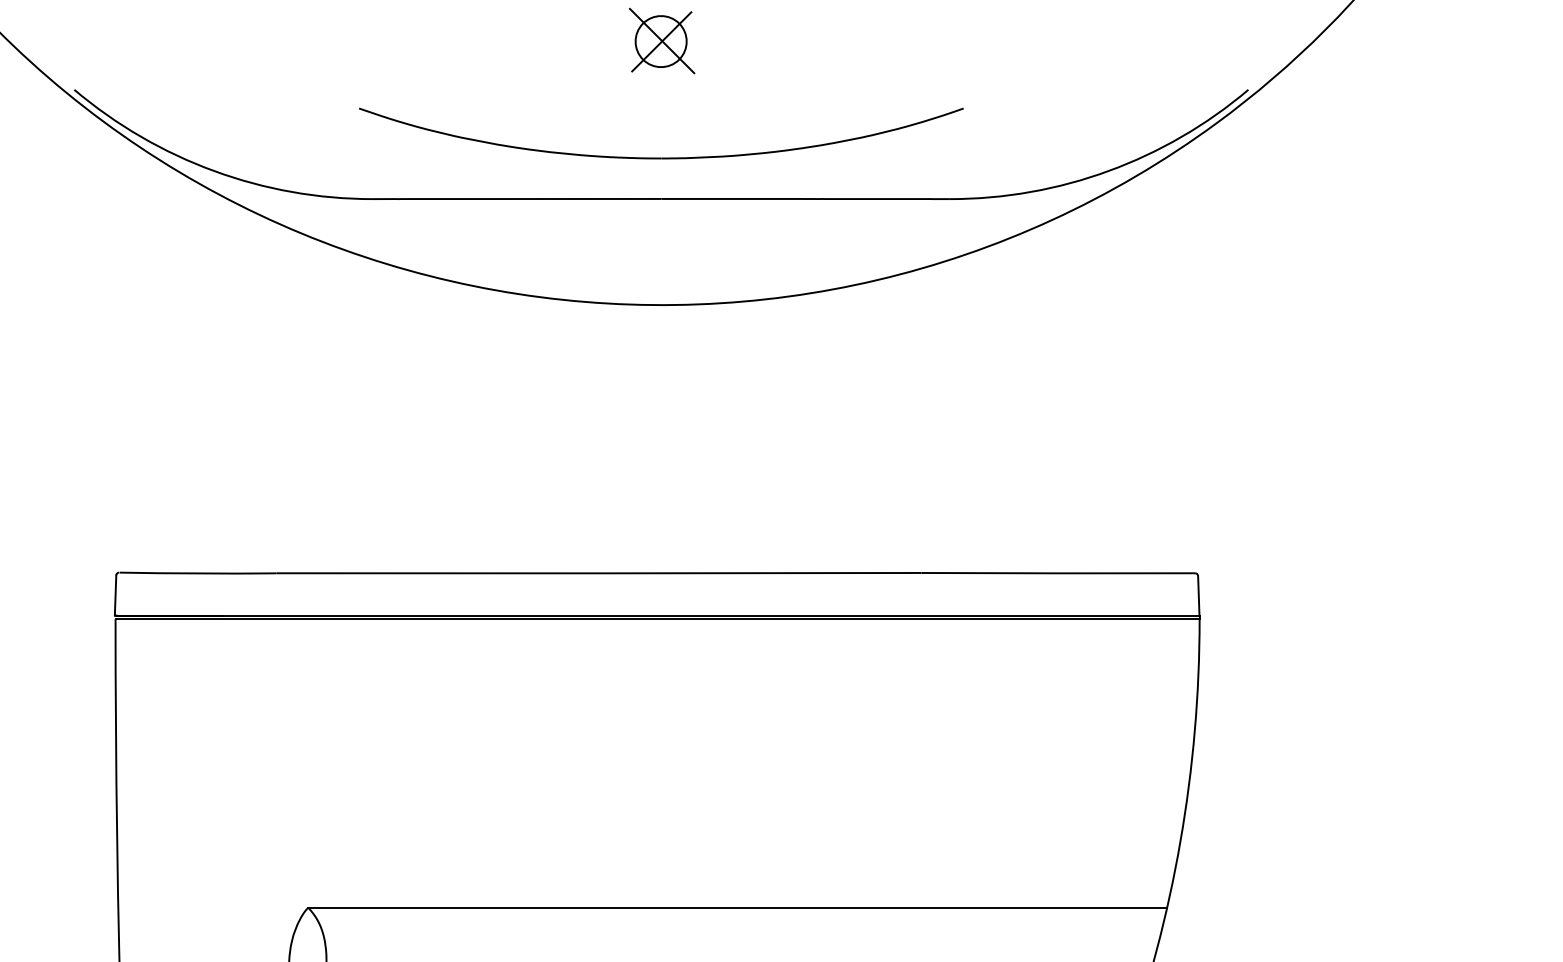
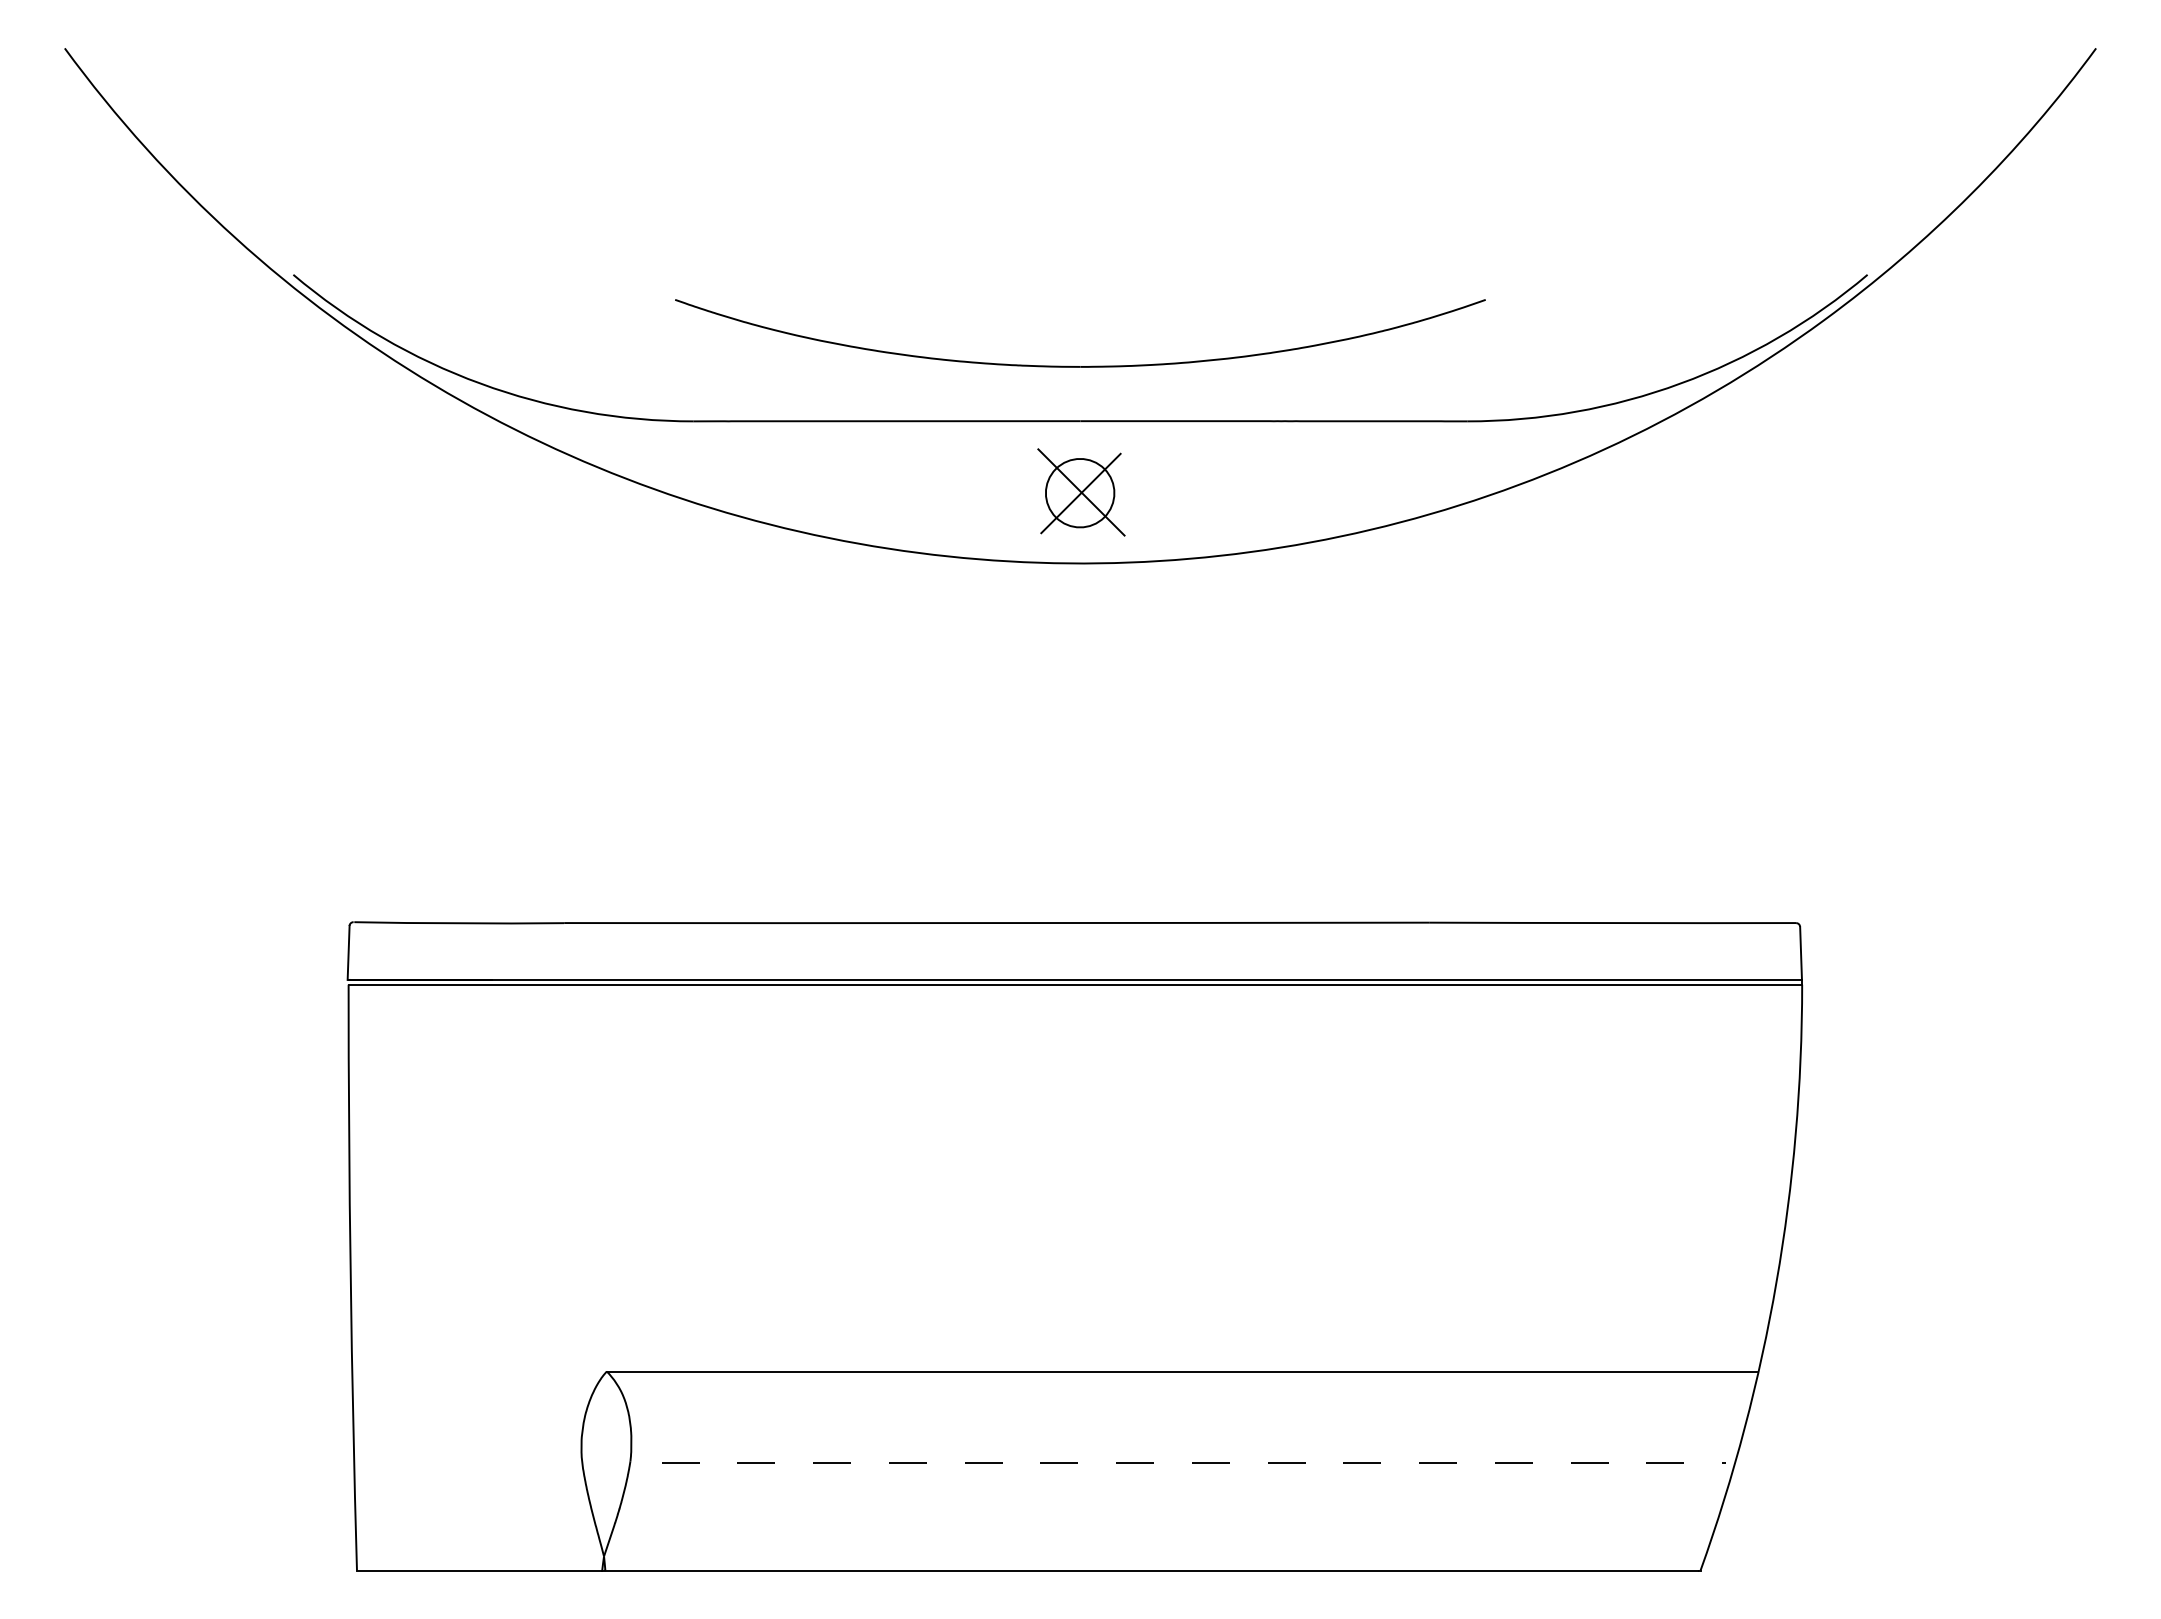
part: (662, 41) -> (1081, 492), moved

